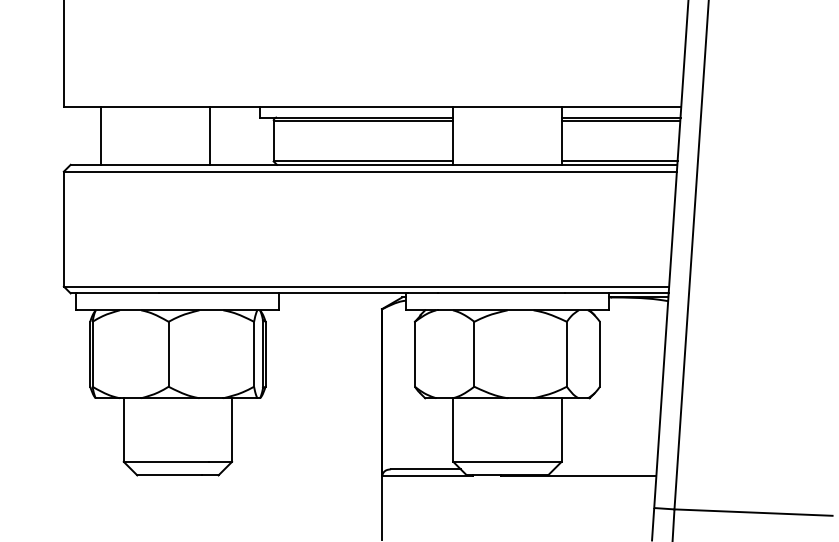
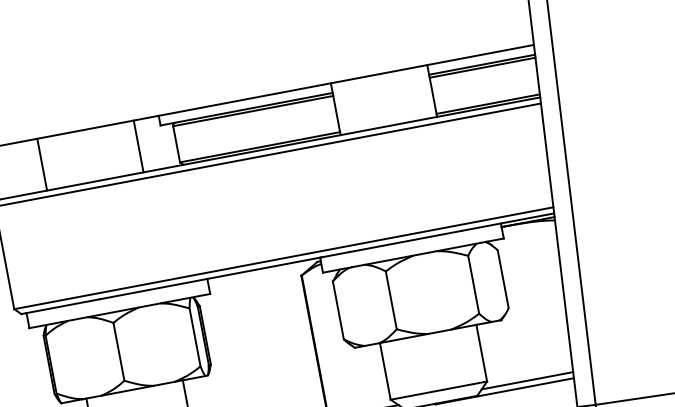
line: (100, 135) -> (41, 164), moved
line: (210, 135) -> (139, 146), moved
line: (605, 469) -> (527, 380), added

